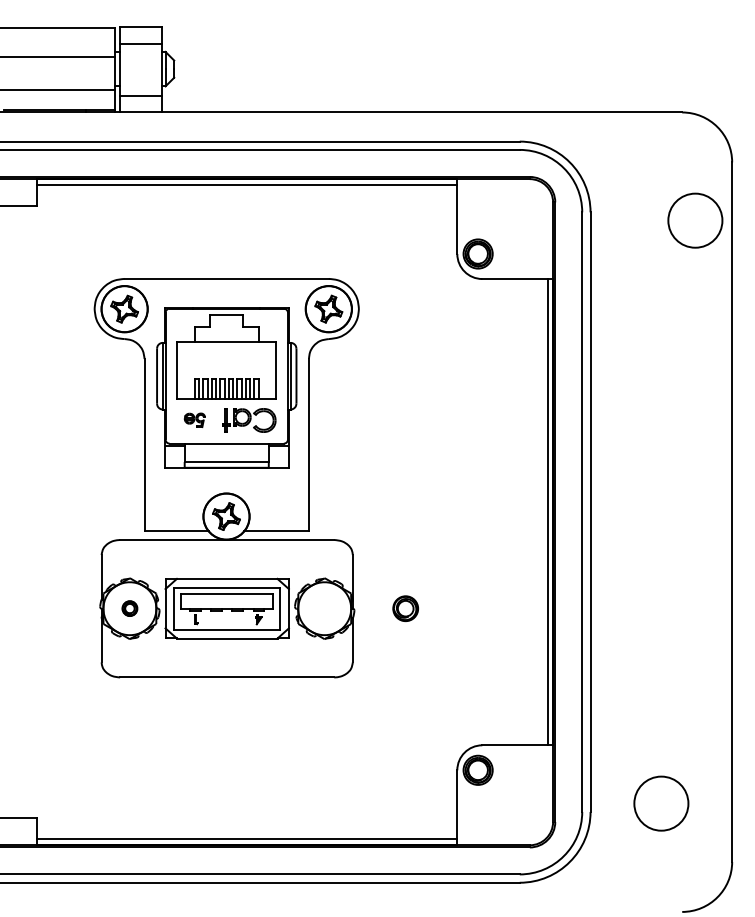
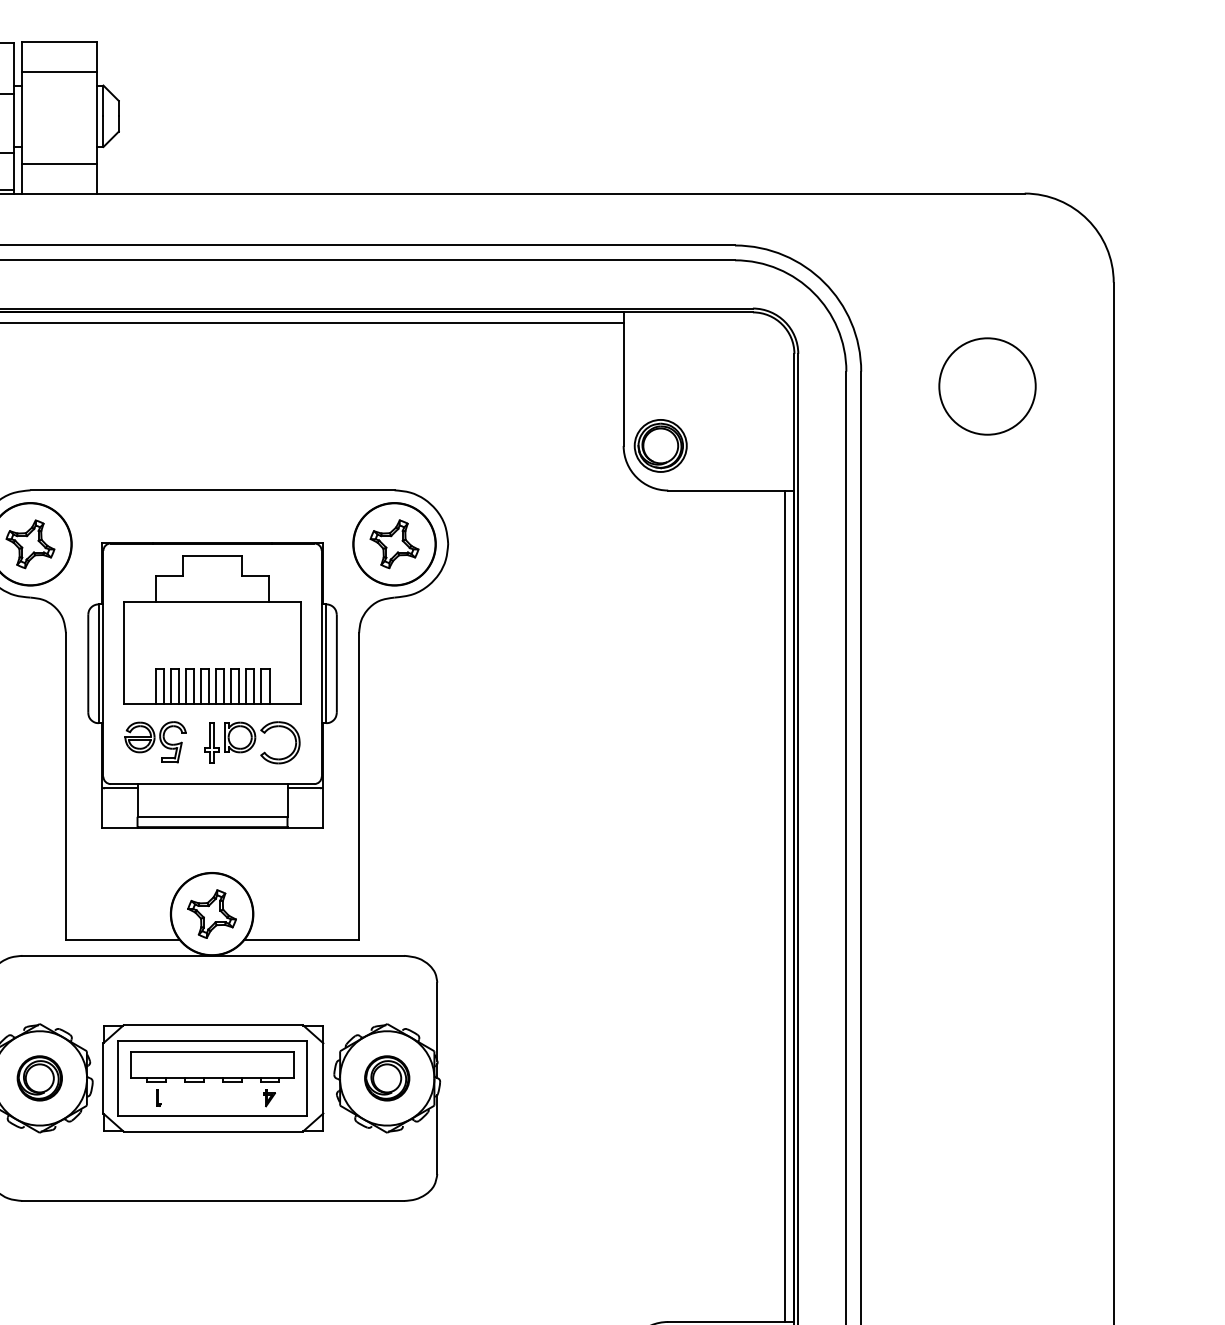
circle: (695, 220) -> (987, 386), moved
part: (194, 420) -> (155, 742), size x1.67
part: (129, 608) -> (39, 1078), size x1.67
part: (405, 608) -> (386, 1078), moved

